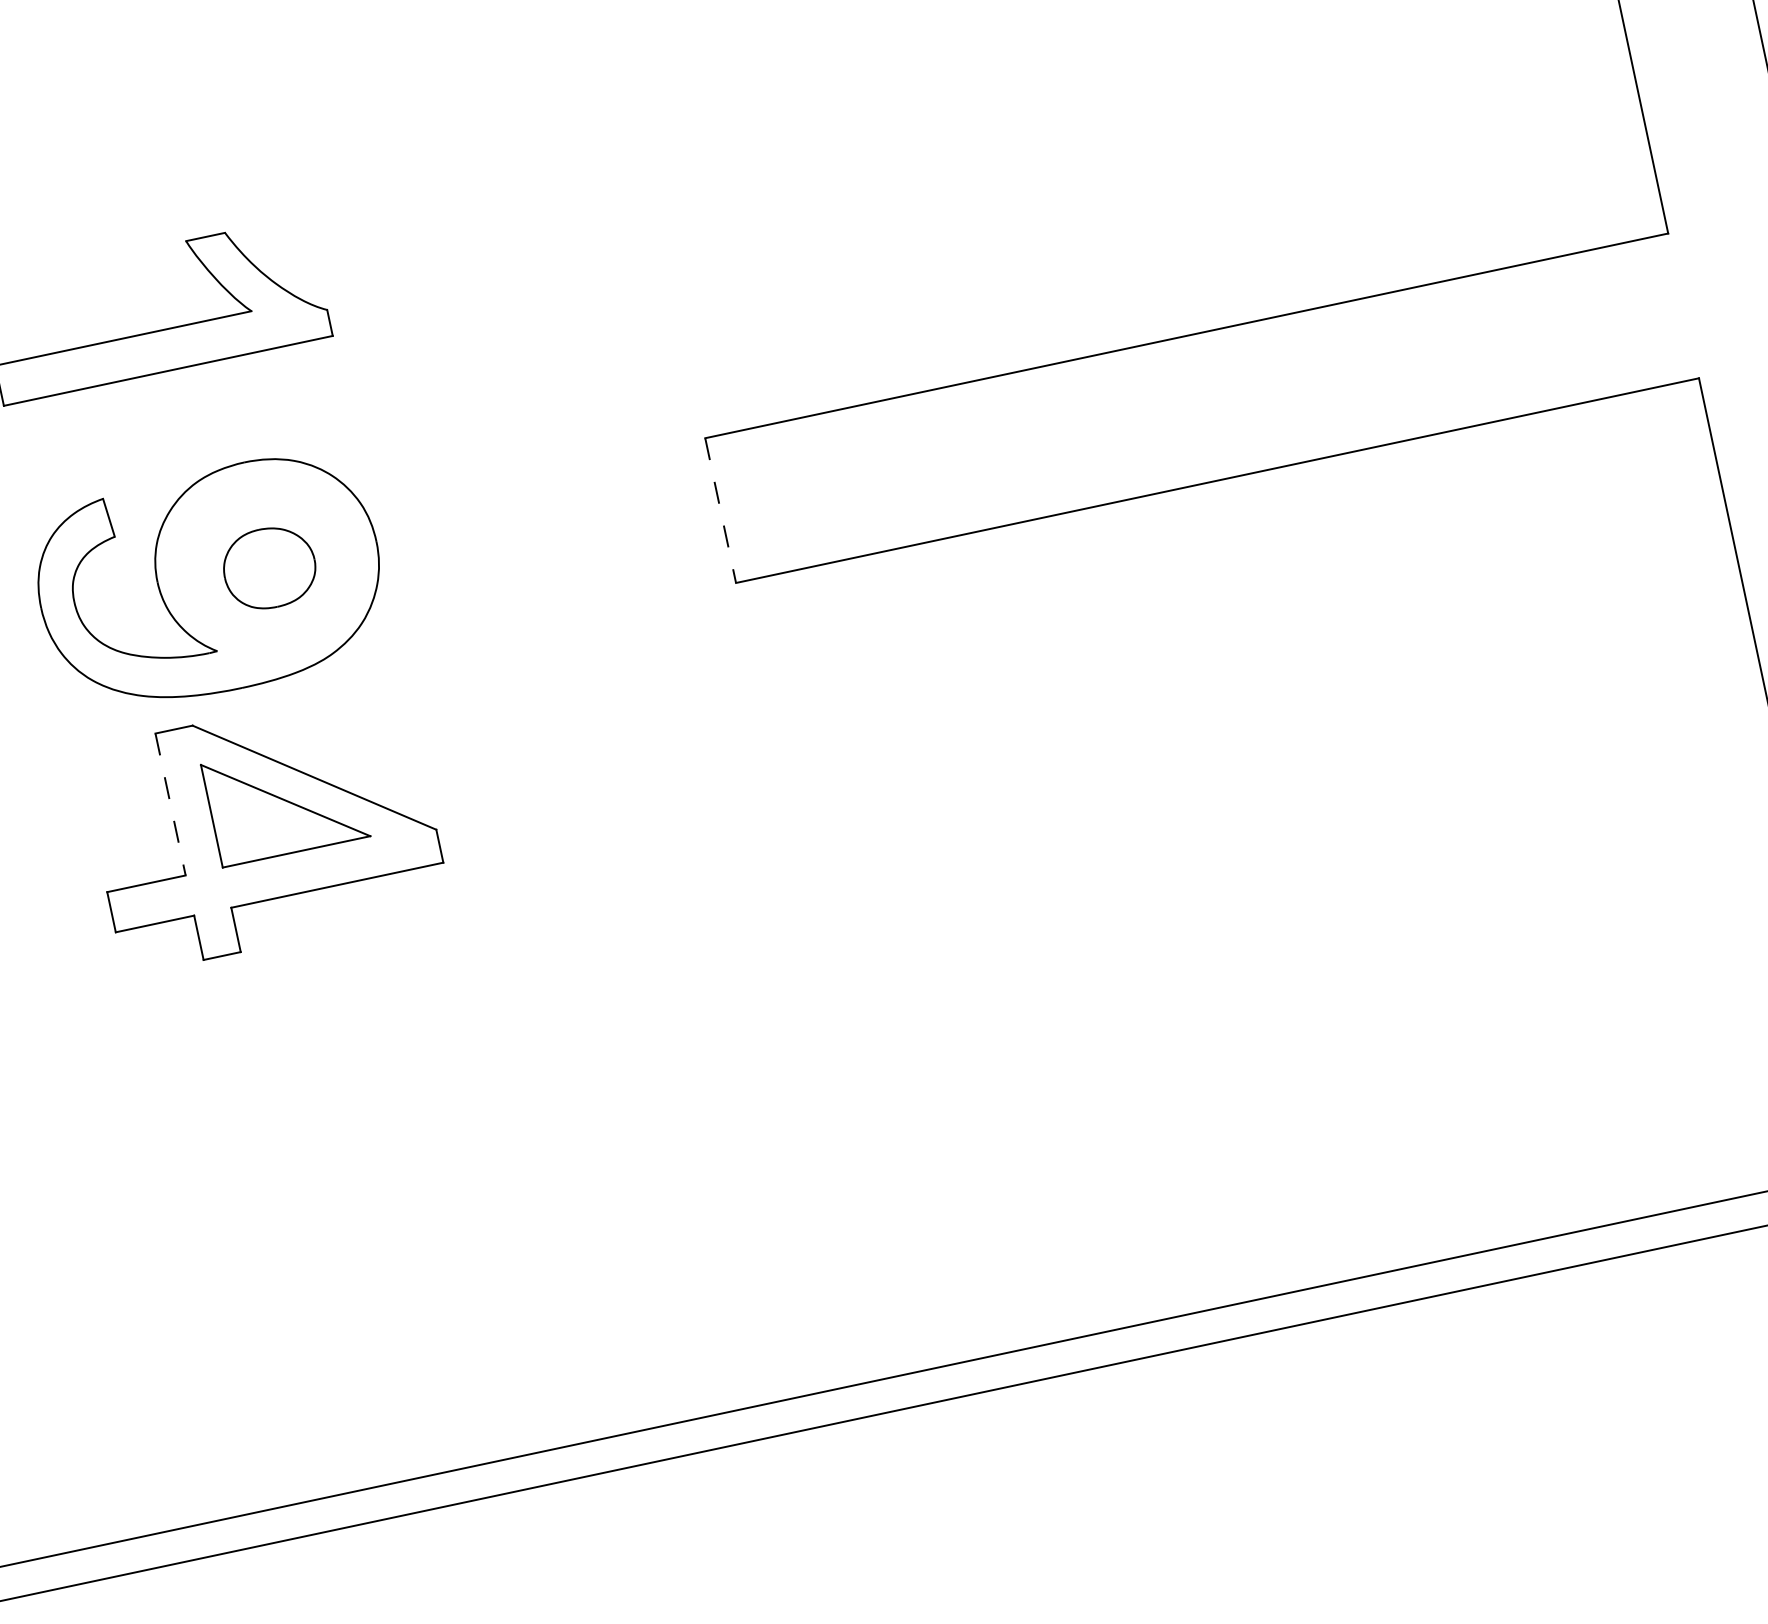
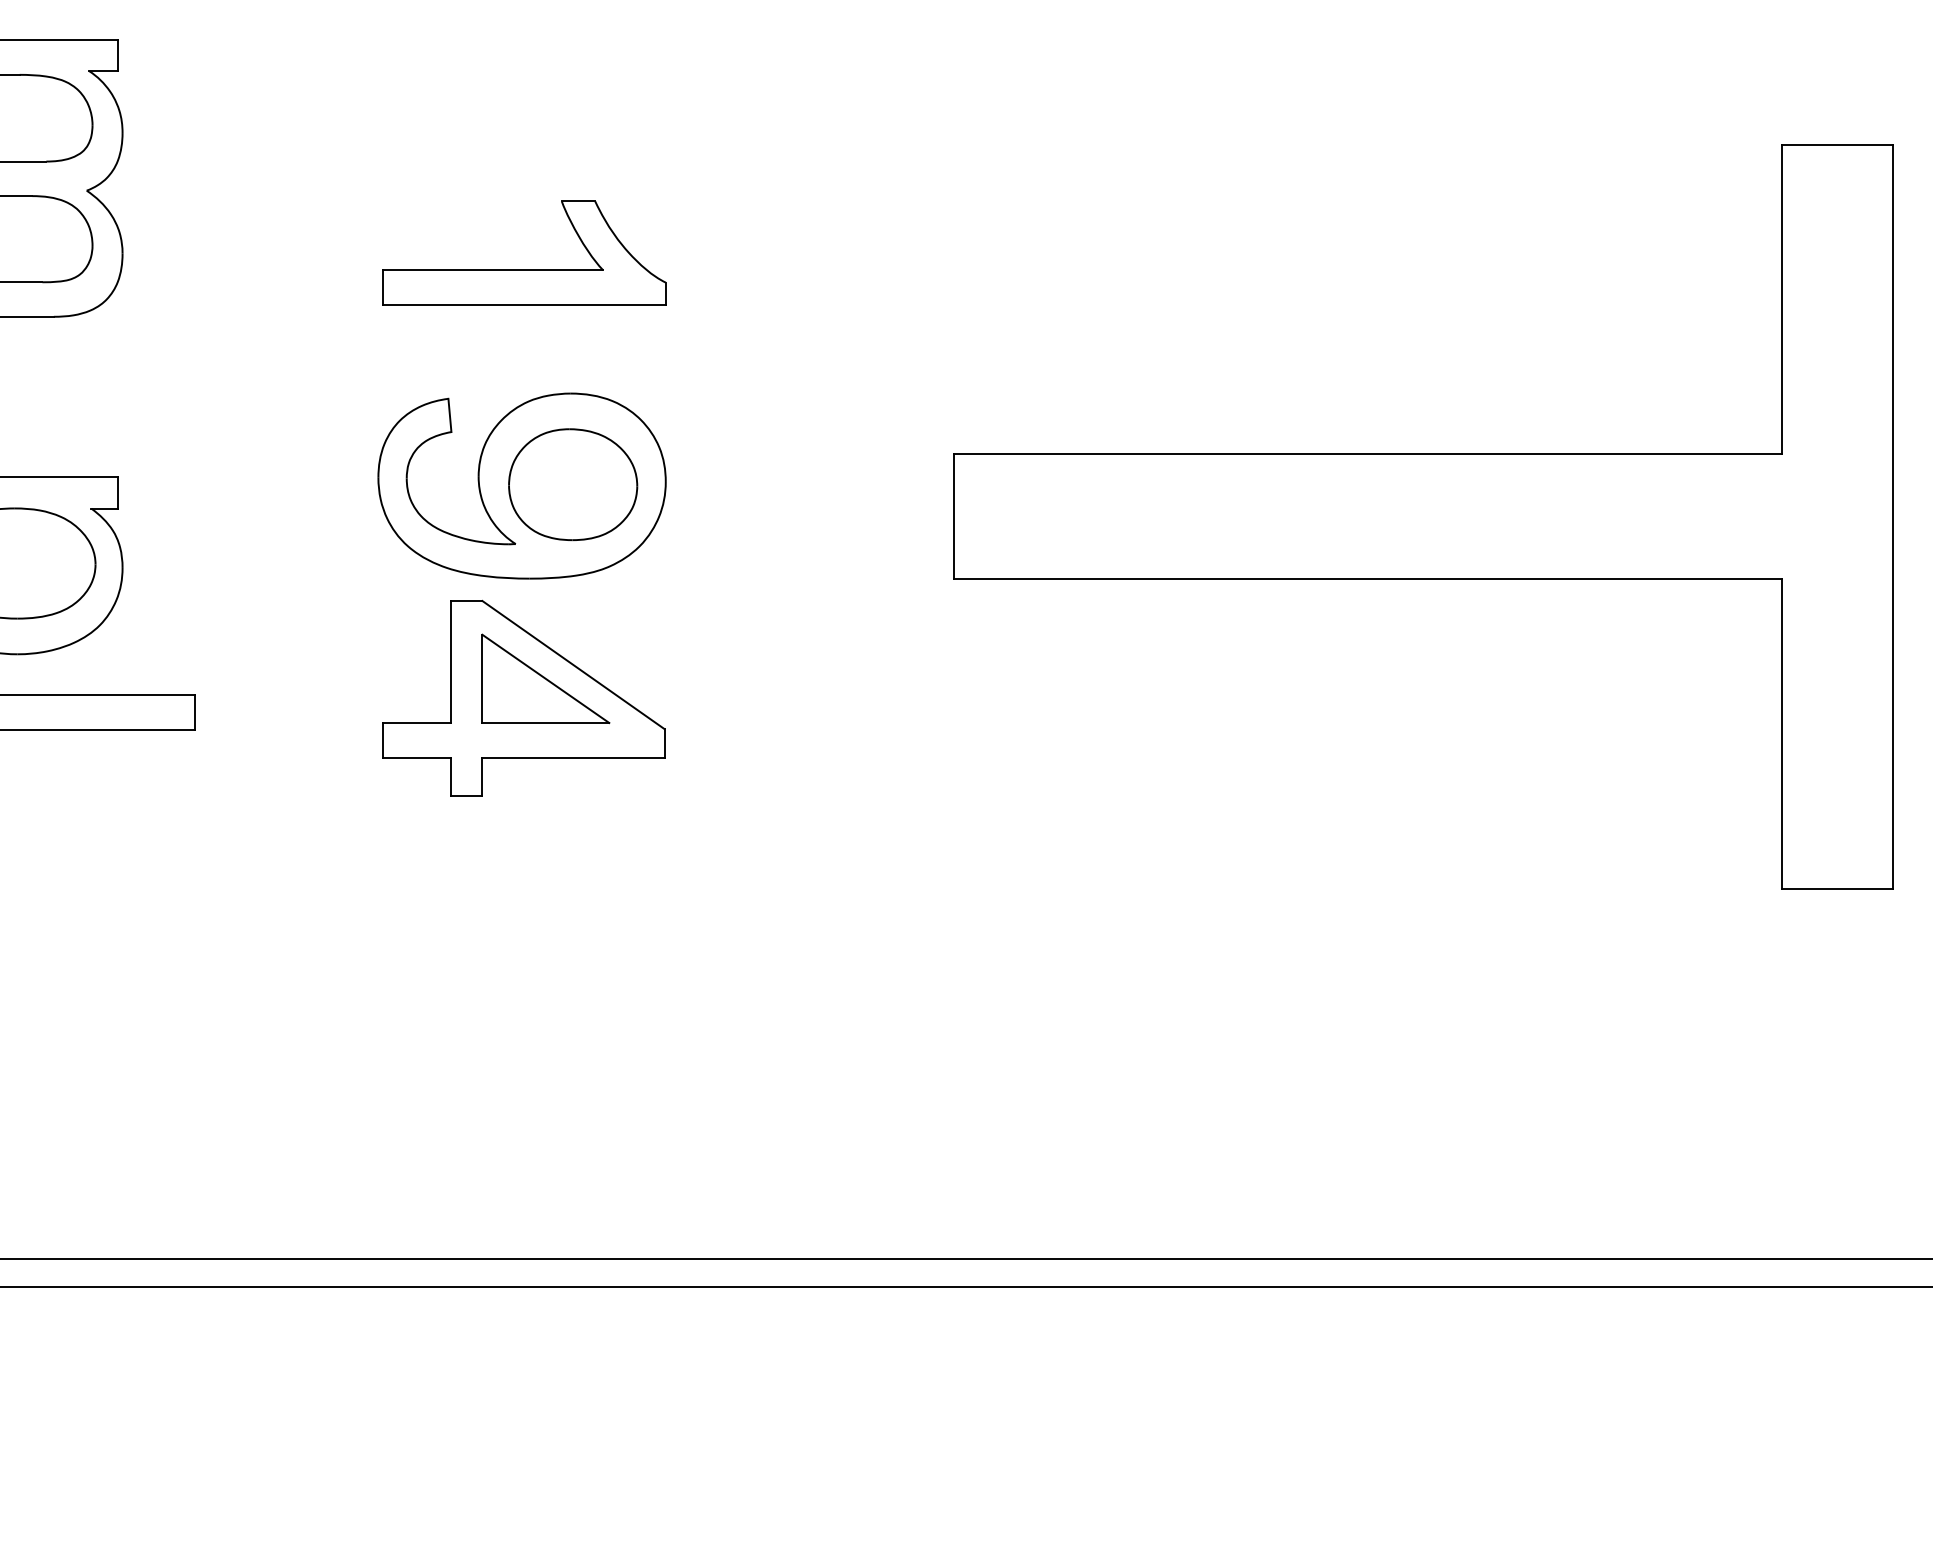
line: (720, 510) -> (954, 516), dashed -> solid
part: (269, 567) -> (573, 484), size x1.67
line: (170, 805) -> (450, 662), dashed -> solid

